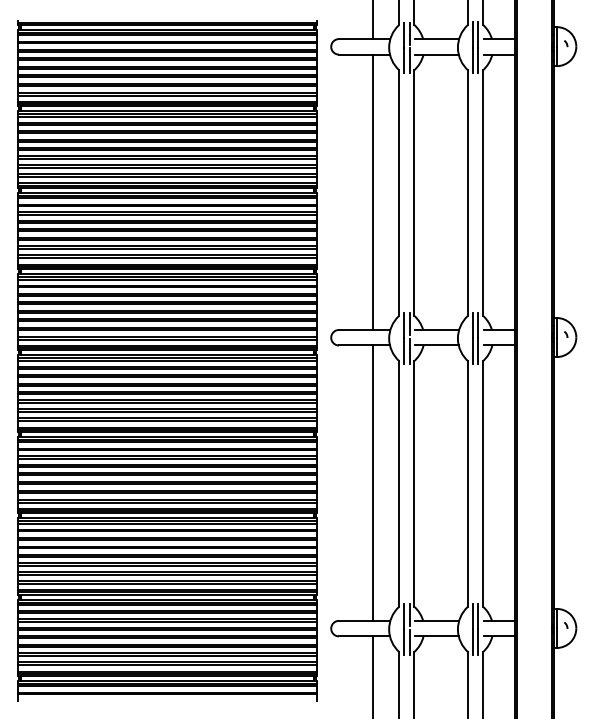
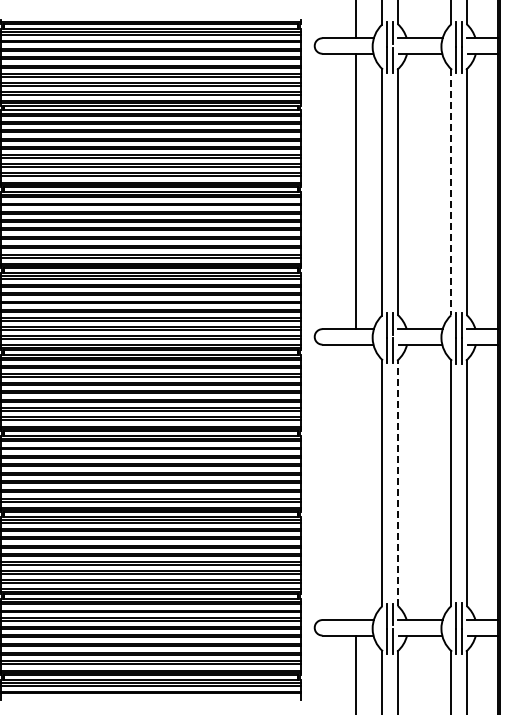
line: (467, 193) -> (451, 192), solid -> dashed
line: (372, 482) -> (356, 481), removed
line: (414, 483) -> (398, 482), solid -> dashed

